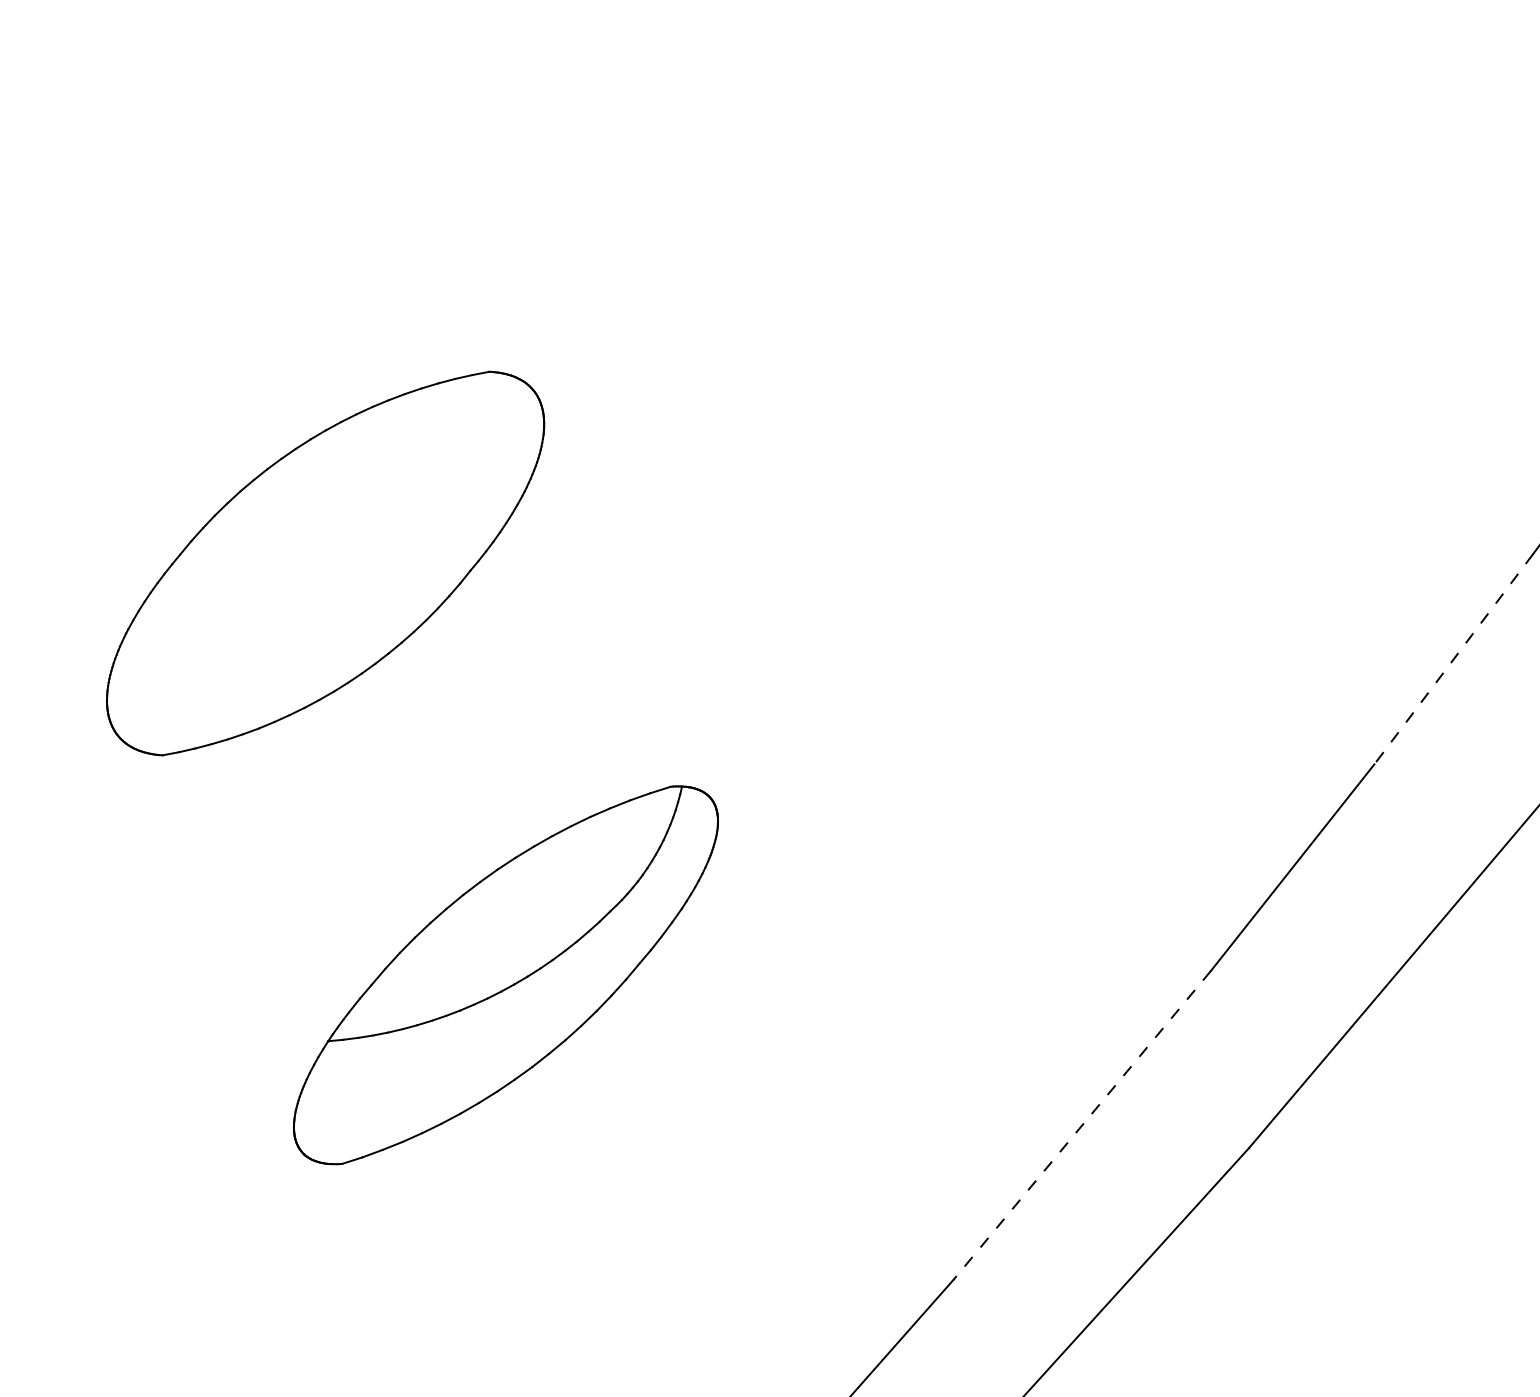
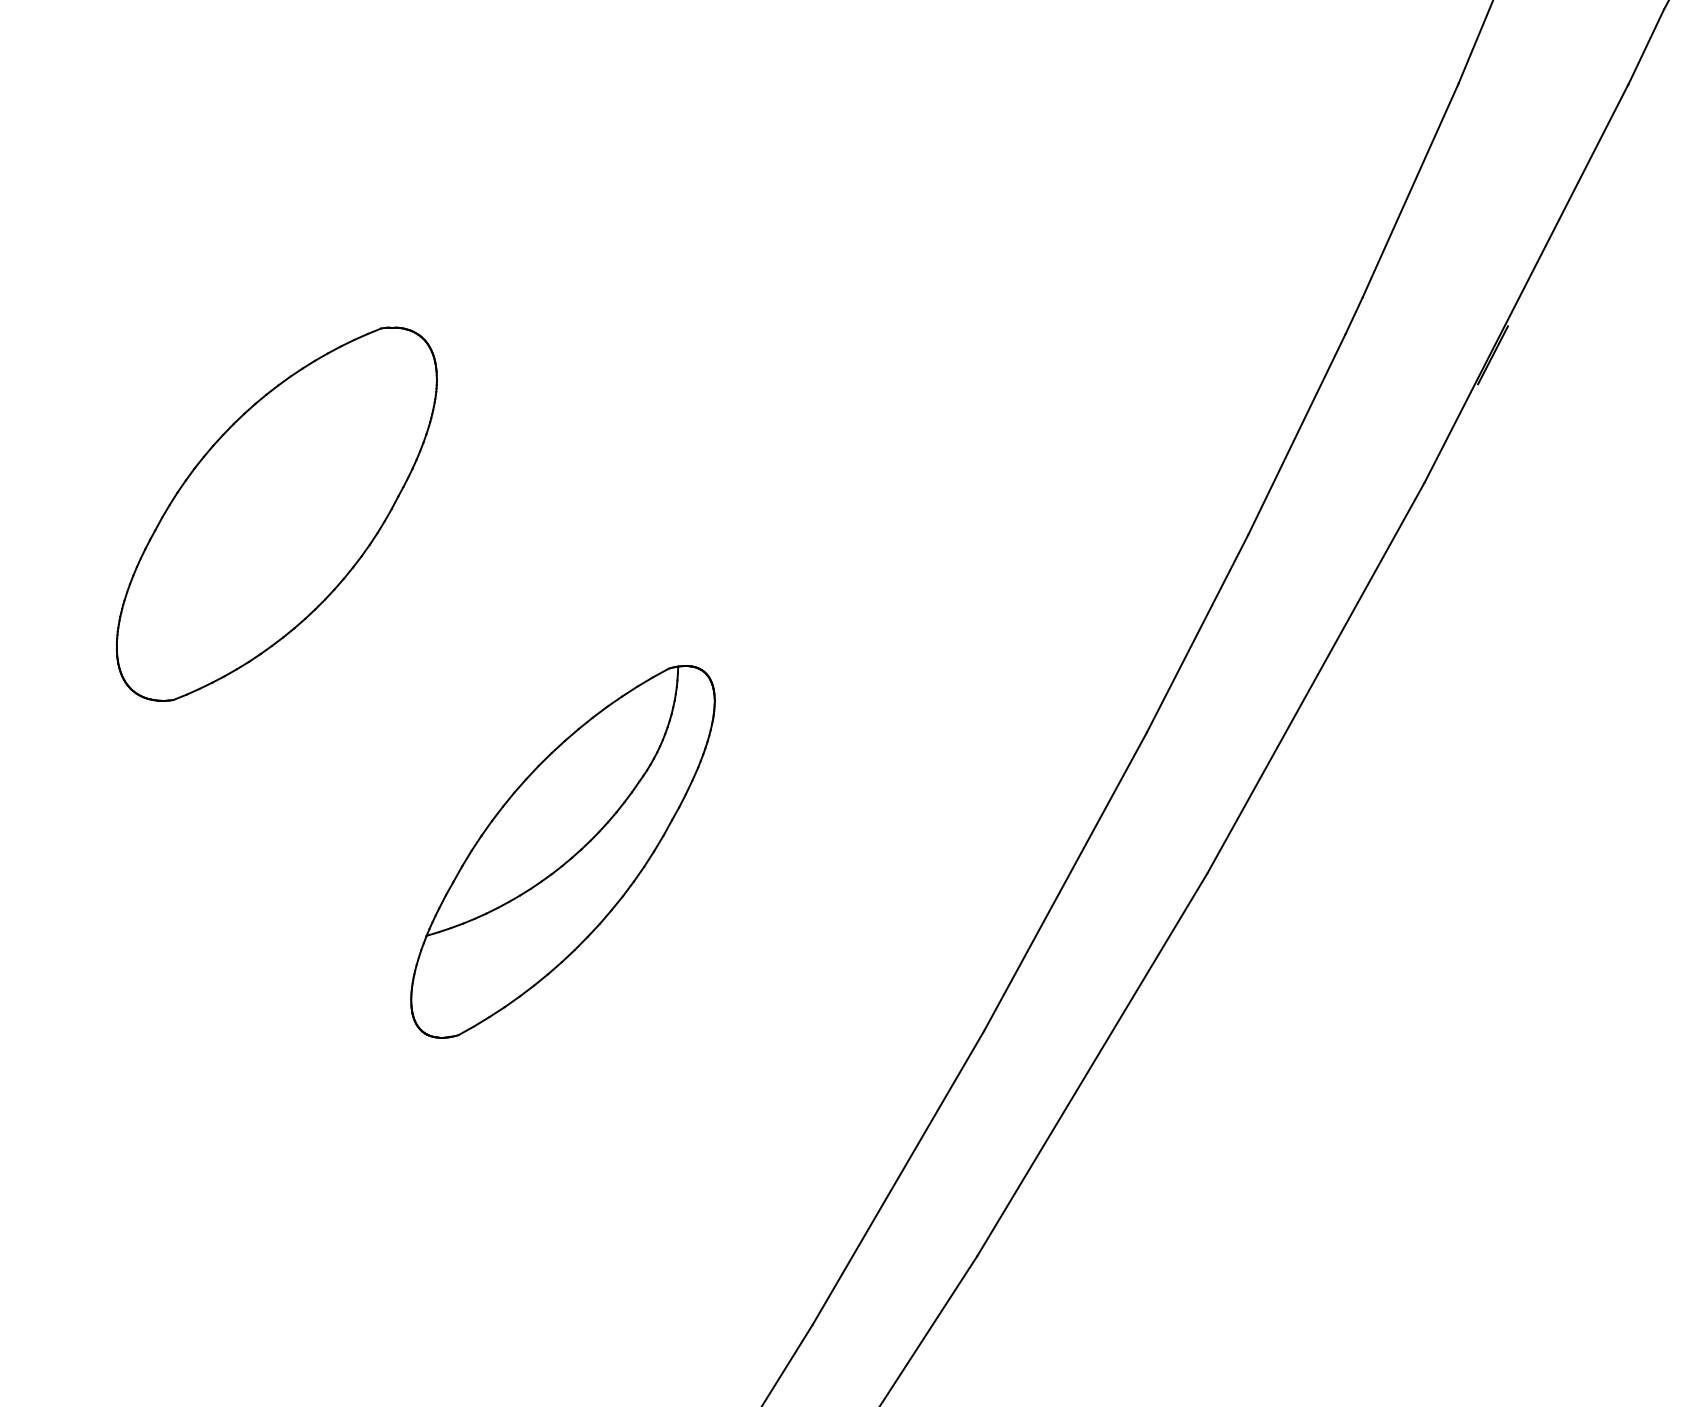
part: (325, 562) -> (276, 513), moved
line: (1453, 659) -> (1296, 434), dashed -> solid
line: (1082, 1125) -> (1065, 881), dashed -> solid

